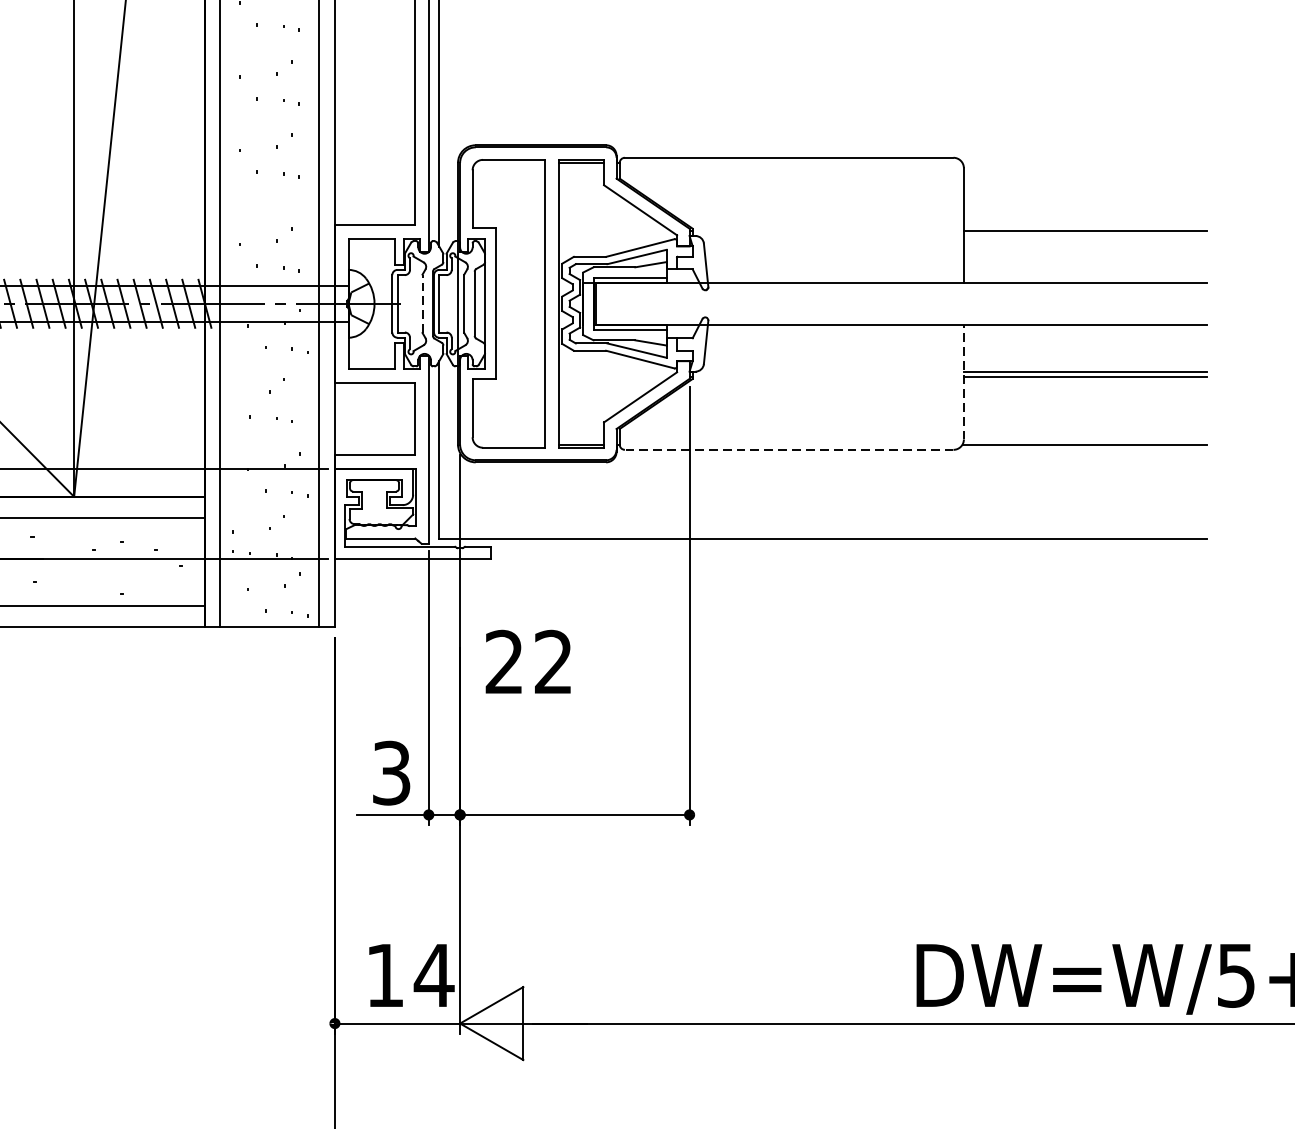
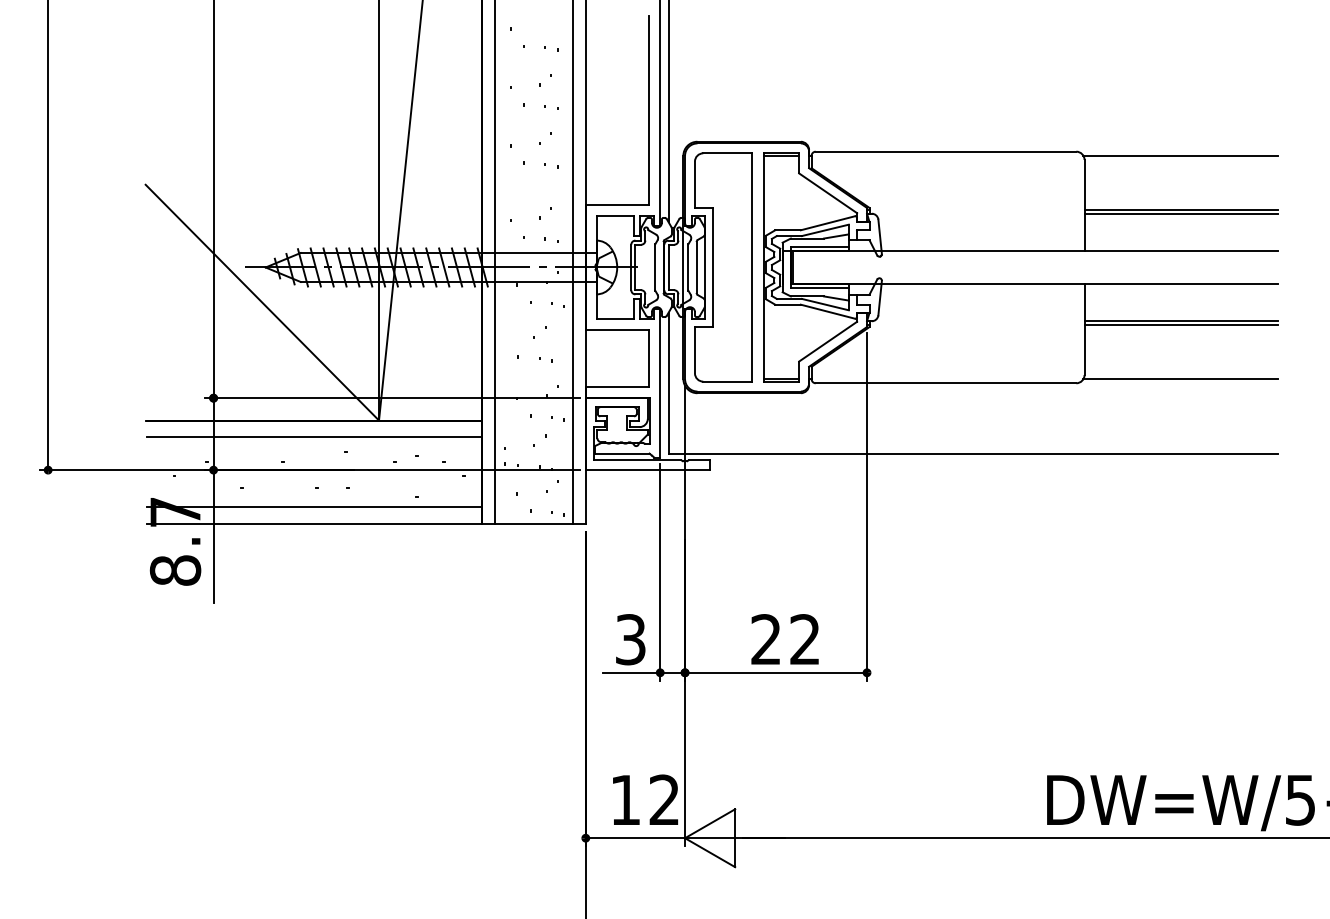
line: (1084, 162) -> (1180, 155), added
line: (1084, 235) -> (1180, 213), added
line: (422, 303) -> (655, 267), dashed -> solid
line: (963, 382) -> (1084, 329), dashed -> solid
line: (788, 450) -> (945, 383), dashed -> solid
text: (527, 661) -> (784, 639), moved
text: (434, 974) -> (664, 799), 14 -> 12

